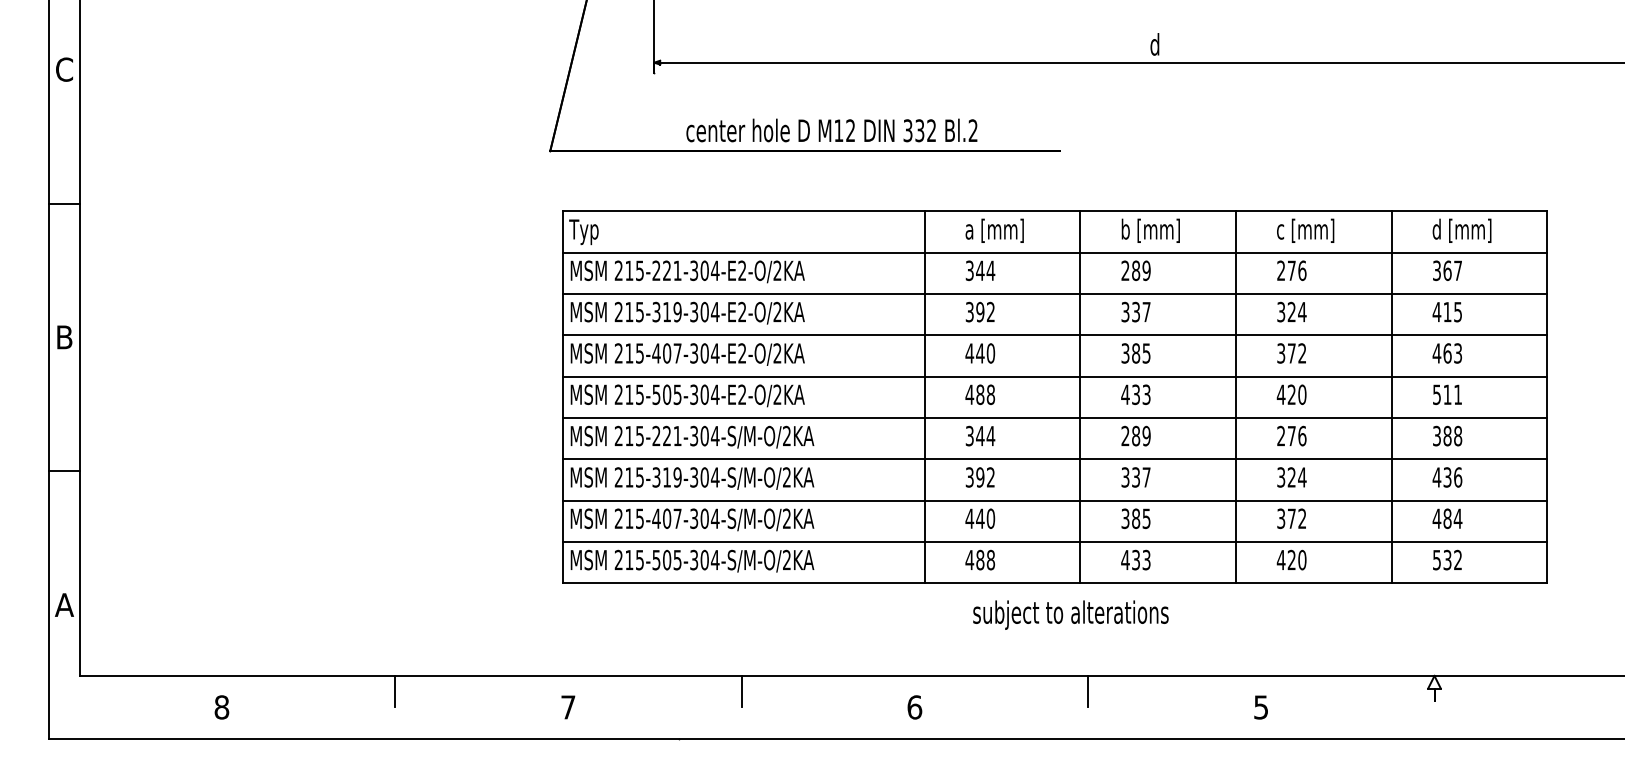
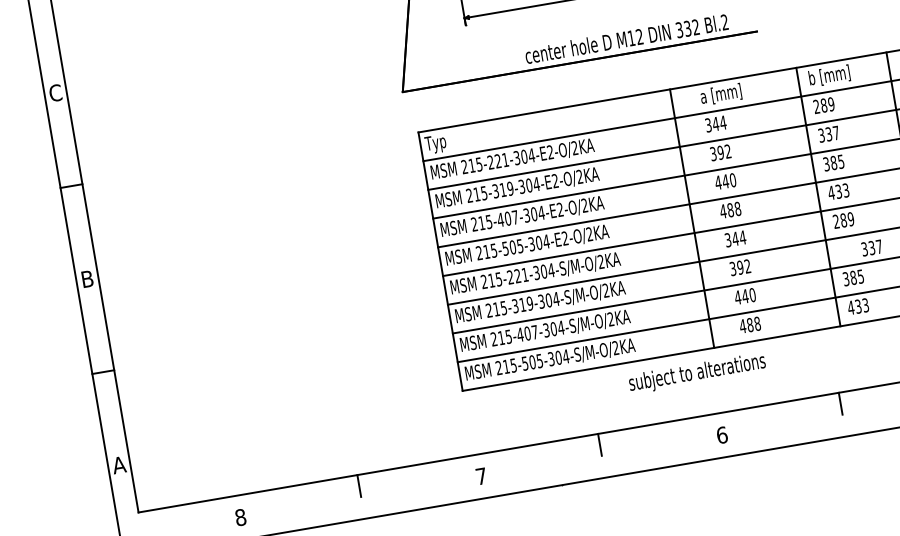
text: (831, 130) -> (626, 39), moved
line: (1080, 397) -> (818, 197), moved
text: (1135, 477) -> (871, 248), moved
text: (1070, 614) -> (697, 373), moved

